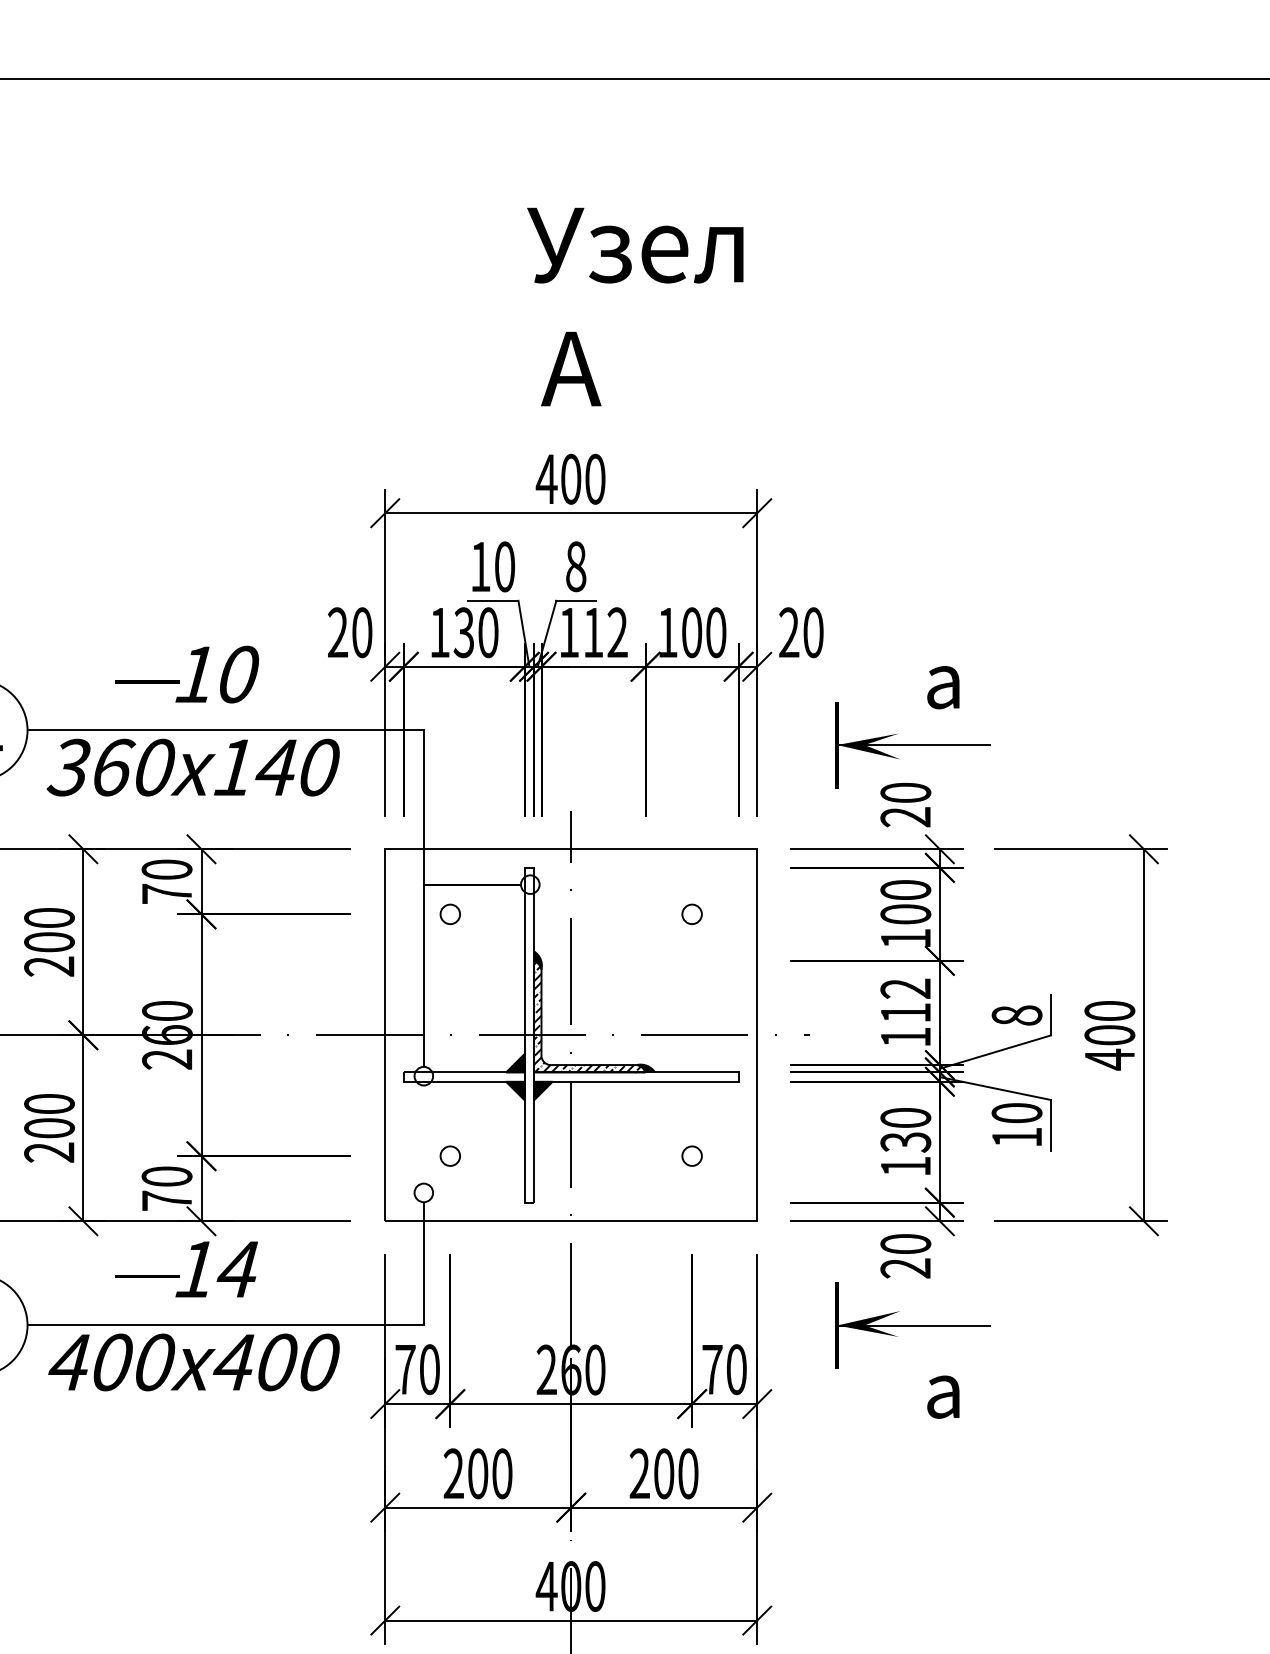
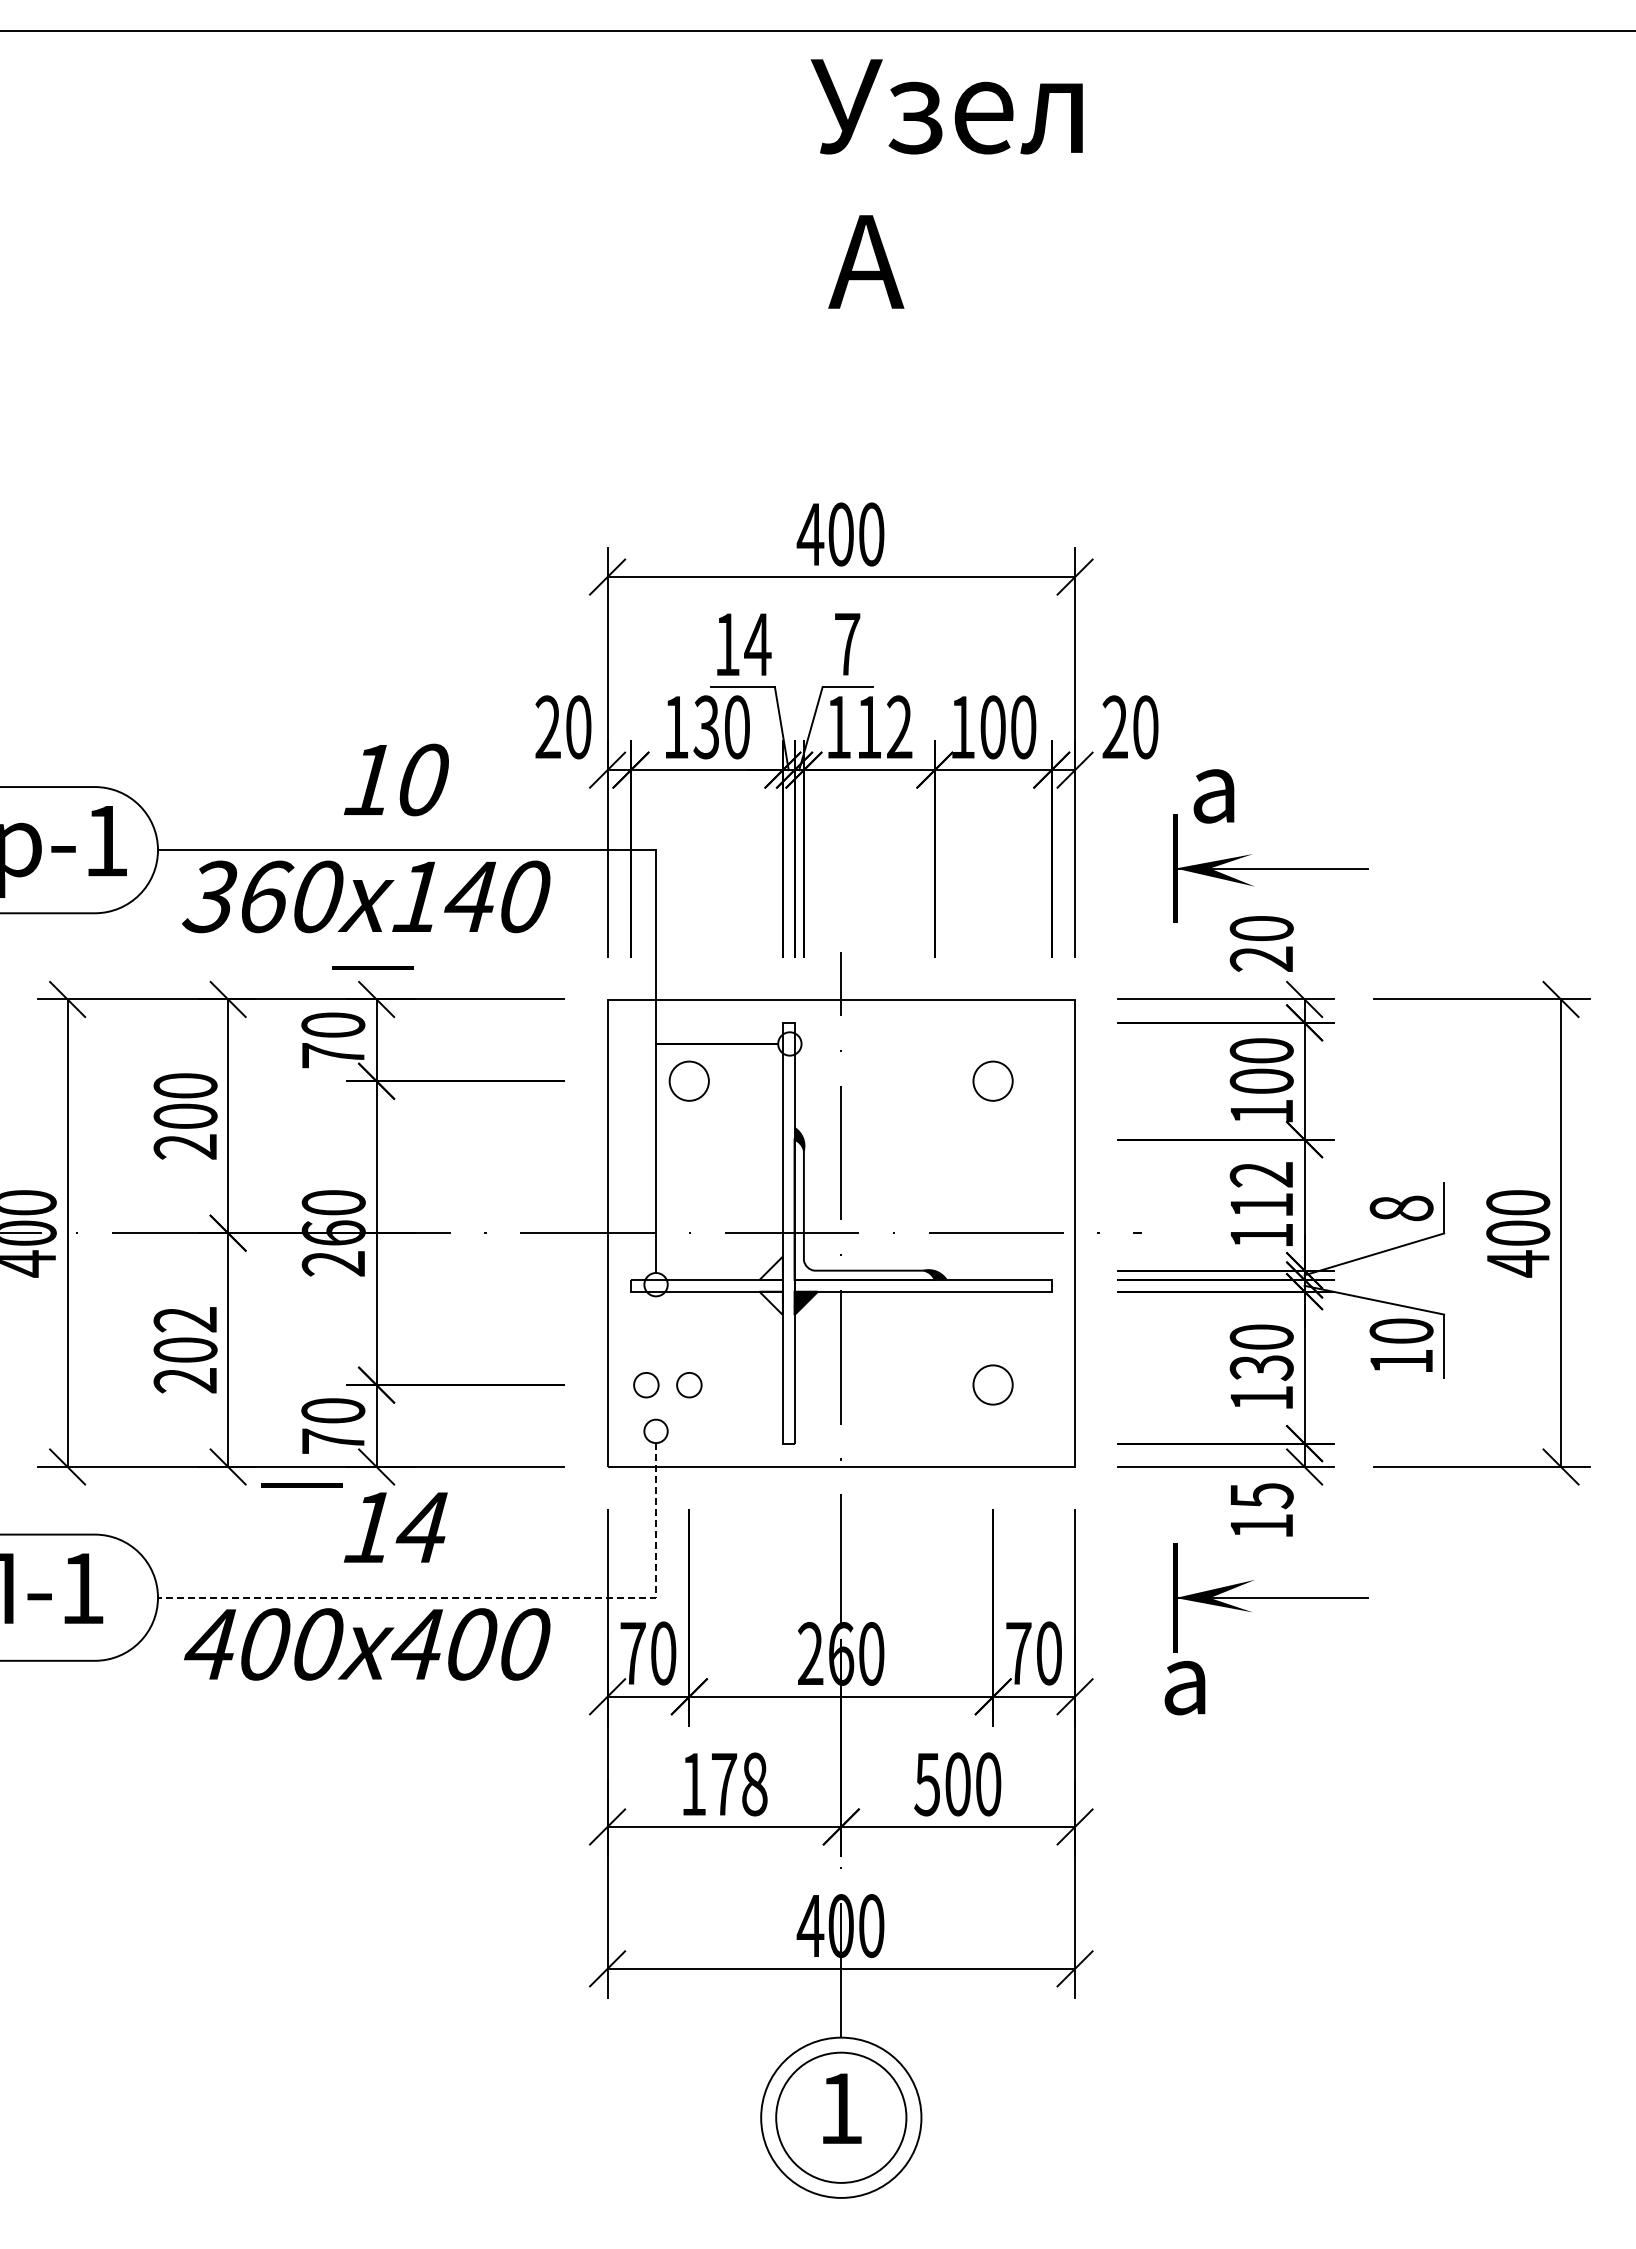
text: (635, 306) -> (946, 183), moved
text: (504, 566) -> (757, 644), 10 -> 14
text: (576, 566) -> (847, 644), 8 -> 7
line: (147, 681) -> (372, 967), moved
text: (942, 687) -> (1213, 796), moved
circle: (450, 914) -> (689, 1081), size x1.6
circle: (692, 914) -> (993, 1081), size x1.6
hatch: (588, 1017) -> (863, 1211), removed
fill: (514, 1063) -> (770, 1268), removed
fill: (514, 1091) -> (770, 1303), removed
text: (49, 1103) -> (185, 1319), 200 -> 202
circle: (416, 1156) -> (646, 1385), added
circle: (692, 1156) -> (993, 1385), size x1.6
text: (905, 1255) -> (1261, 1510), 20 -> 15
line: (147, 1276) -> (301, 1485), moved
line: (287, 1325) -> (484, 1597), solid -> dashed
text: (942, 1397) -> (1184, 1688), moved
text: (478, 1473) -> (724, 1784), 200 -> 178
text: (639, 1473) -> (927, 1784), 200 -> 500

